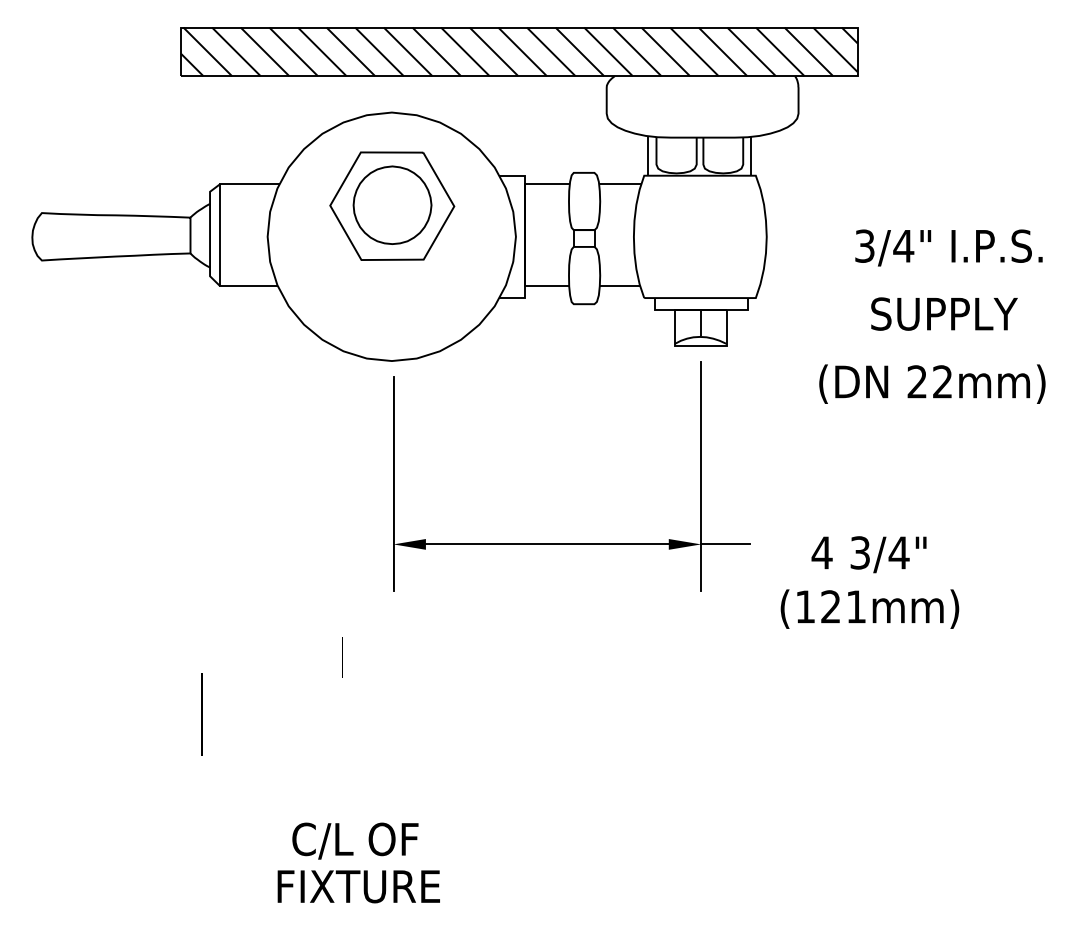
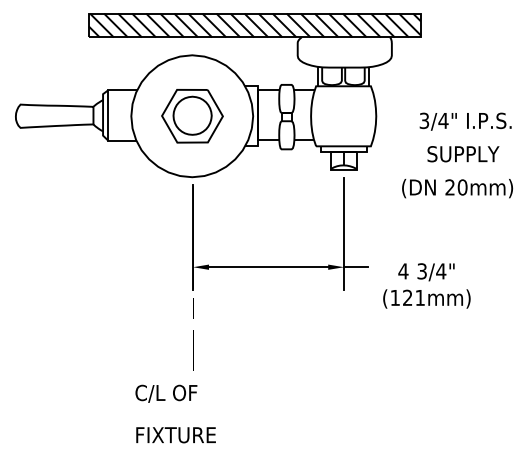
part: (392, 206) -> (192, 116), moved
text: (942, 381) -> (462, 187), 22mm) -> 20mm)
line: (343, 657) -> (193, 308), moved
line: (202, 714) -> (193, 350), moved
text: (355, 840) -> (166, 393), moved

